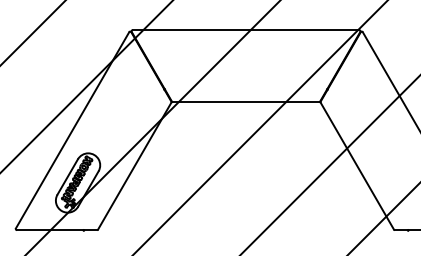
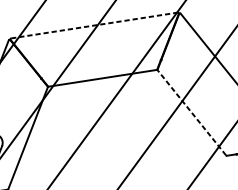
line: (246, 30) -> (94, 25), solid -> dashed
line: (357, 165) -> (191, 112), solid -> dashed

